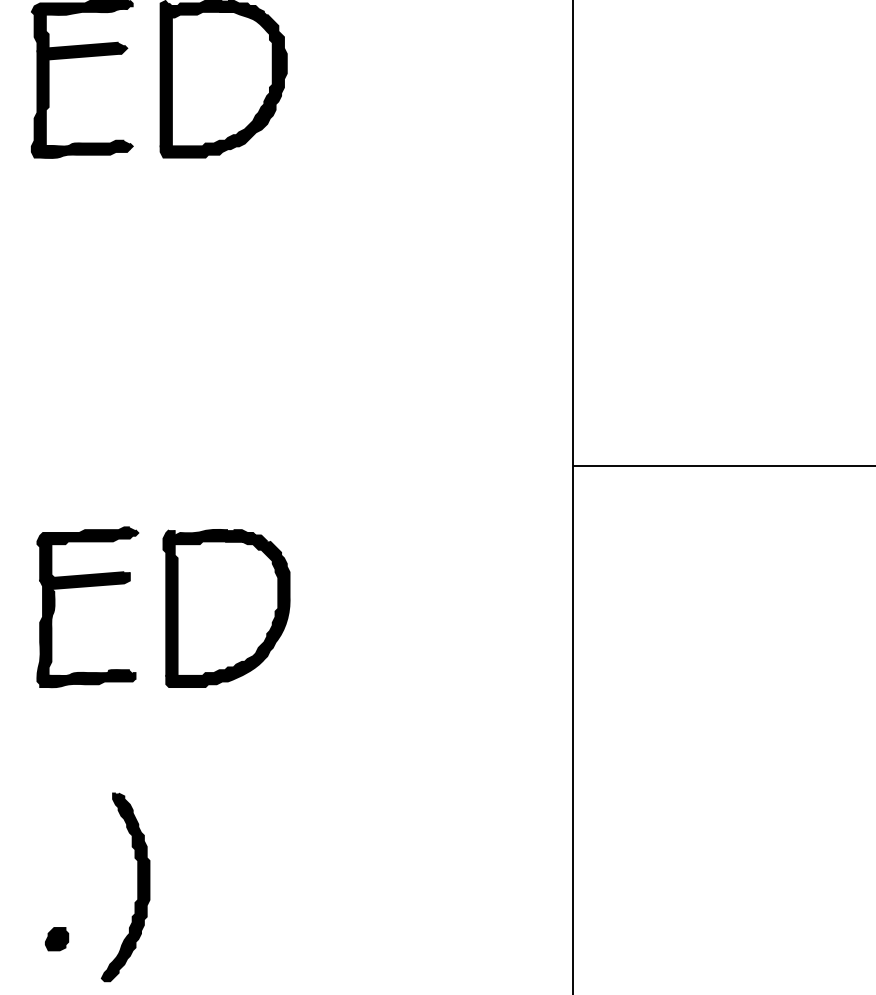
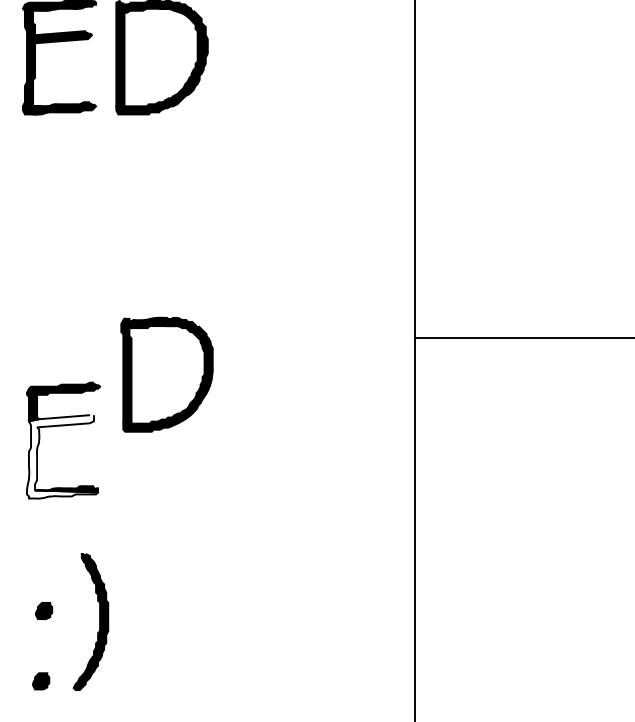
part: (226, 608) -> (167, 374), moved
fill: (86, 629) -> (62, 456), removed
part: (61, 842) -> (44, 611), added
part: (137, 887) -> (99, 622), moved

